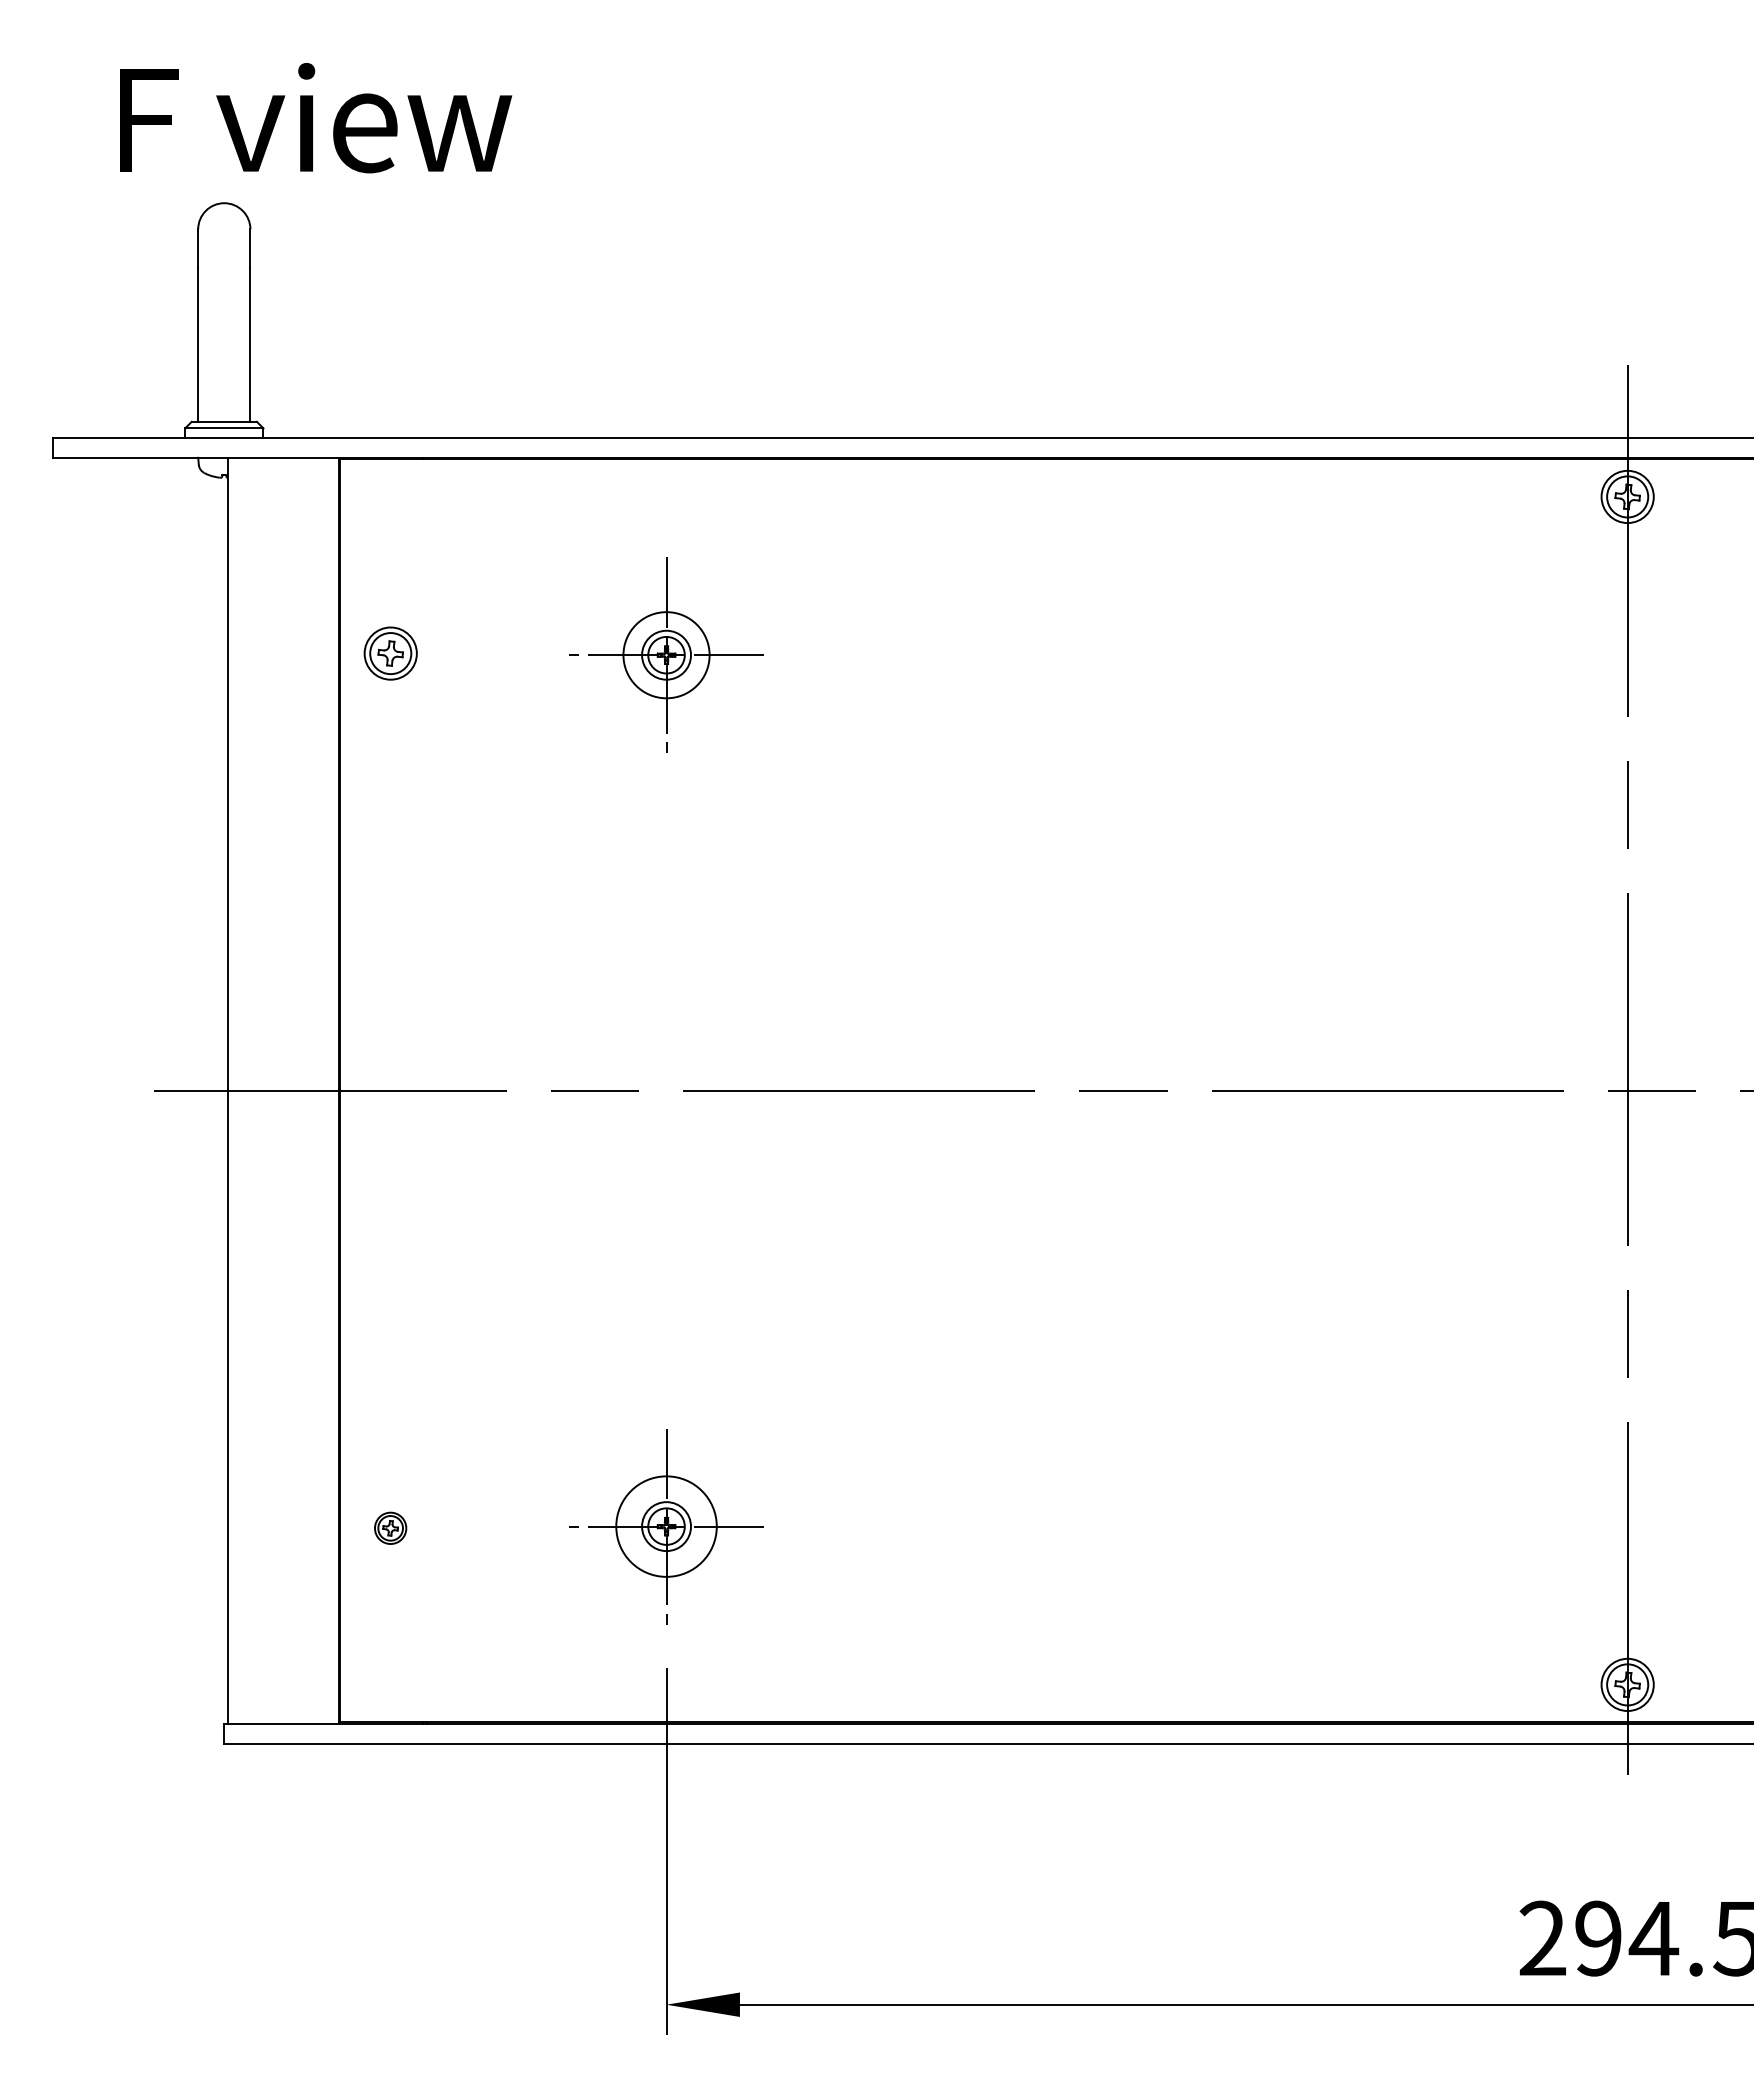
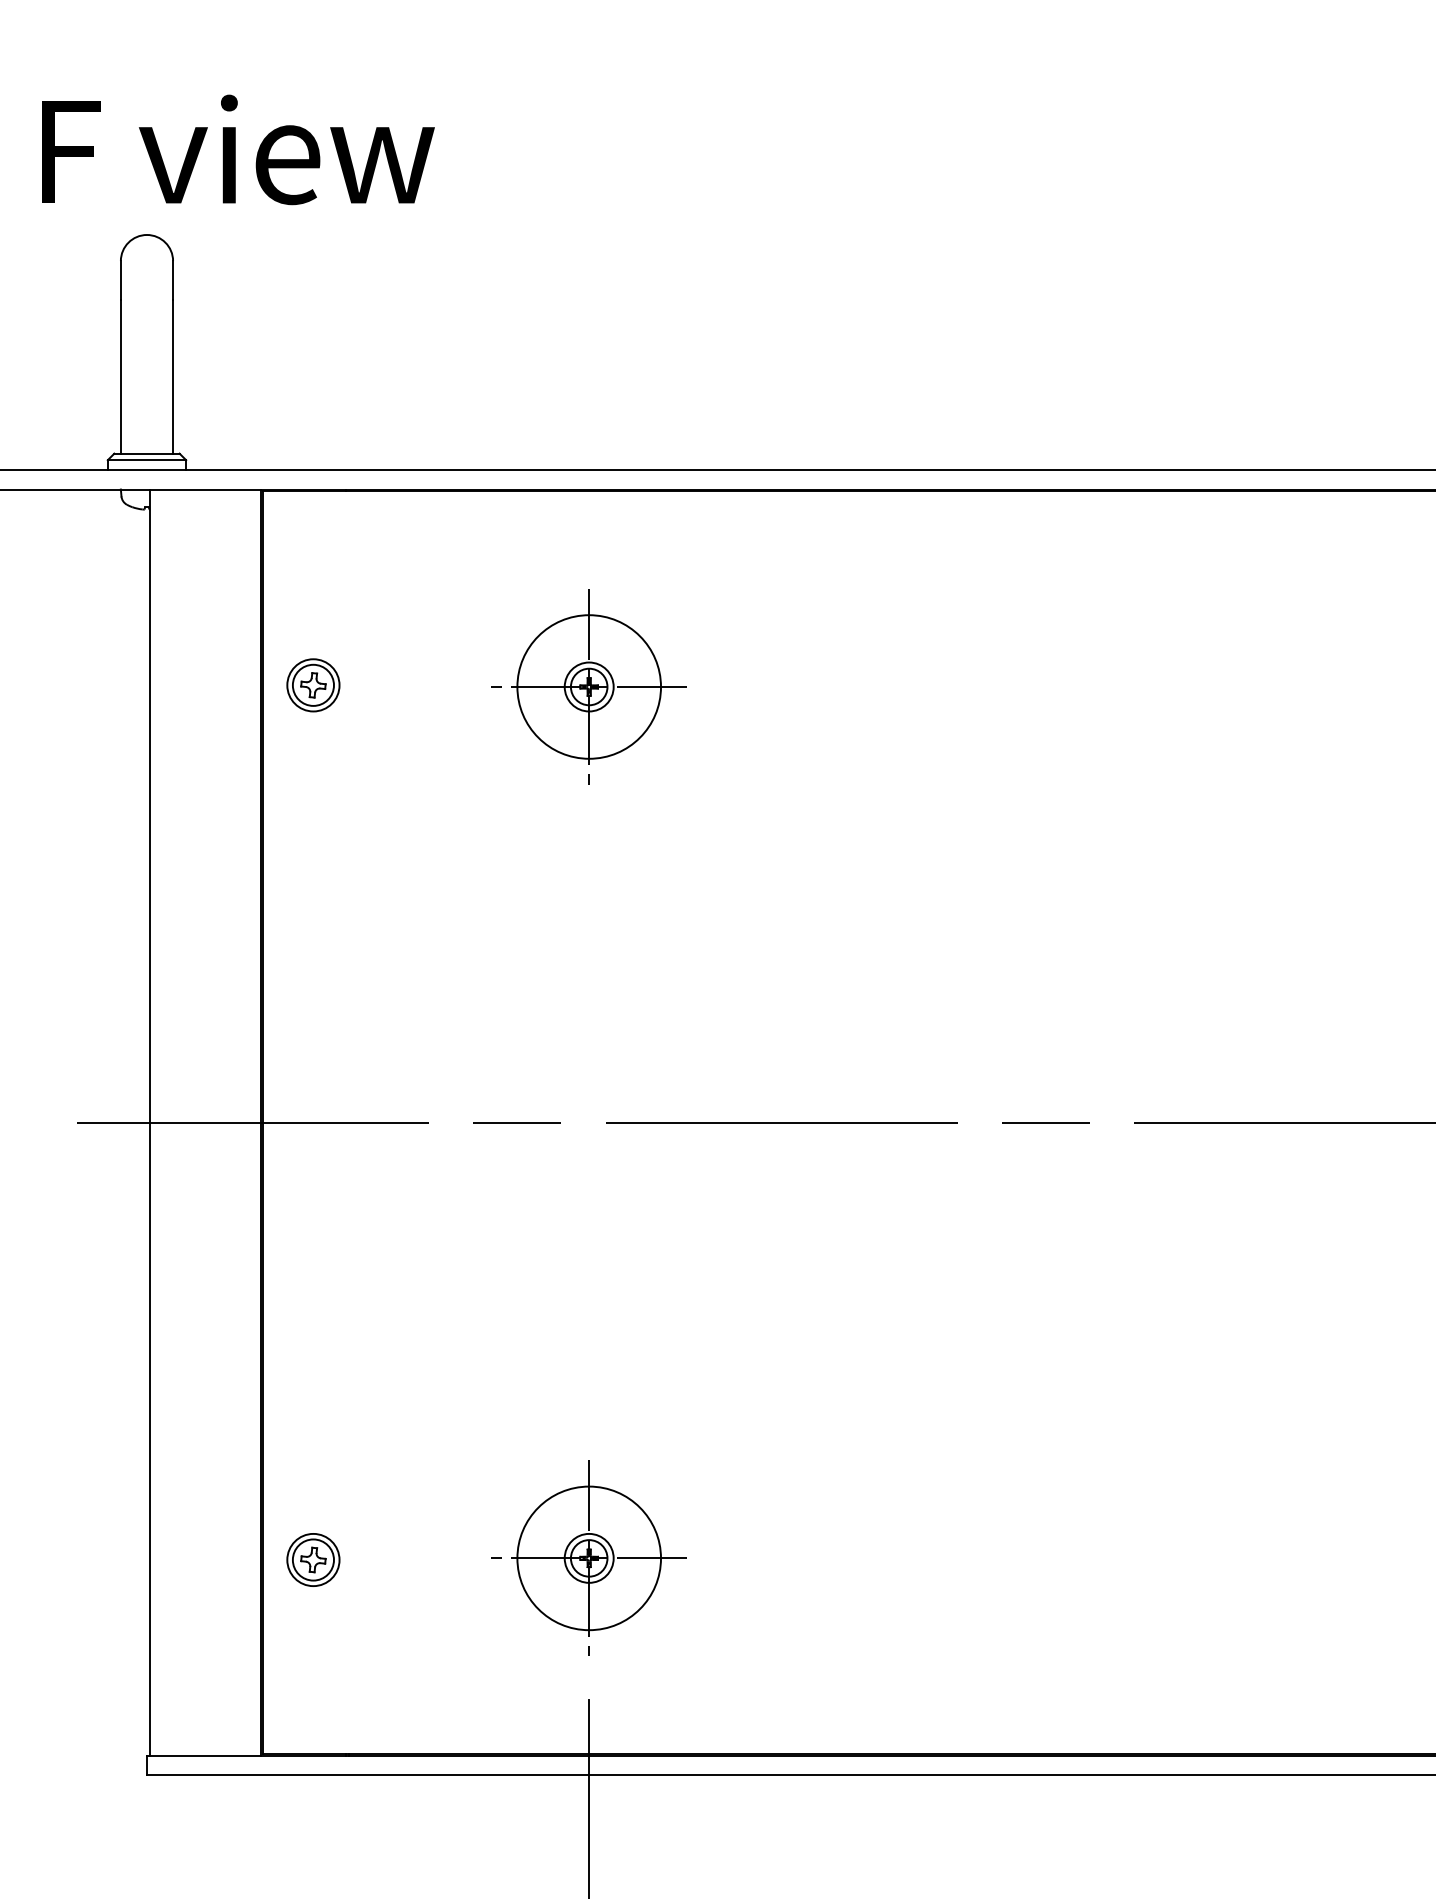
circle: (666, 655) -> (589, 687), size x1.67
circle: (666, 1526) -> (589, 1558), size x1.43
part: (390, 1528) -> (313, 1560), size x1.67

